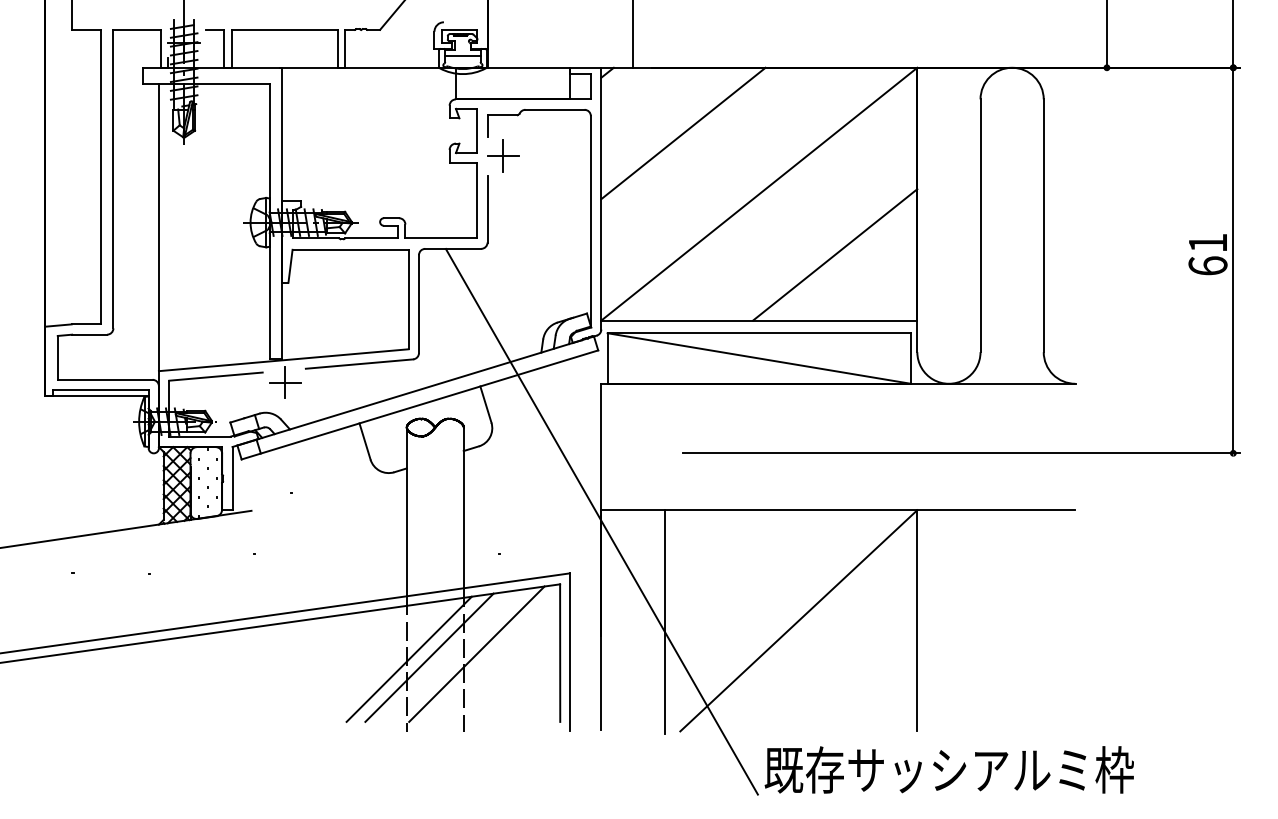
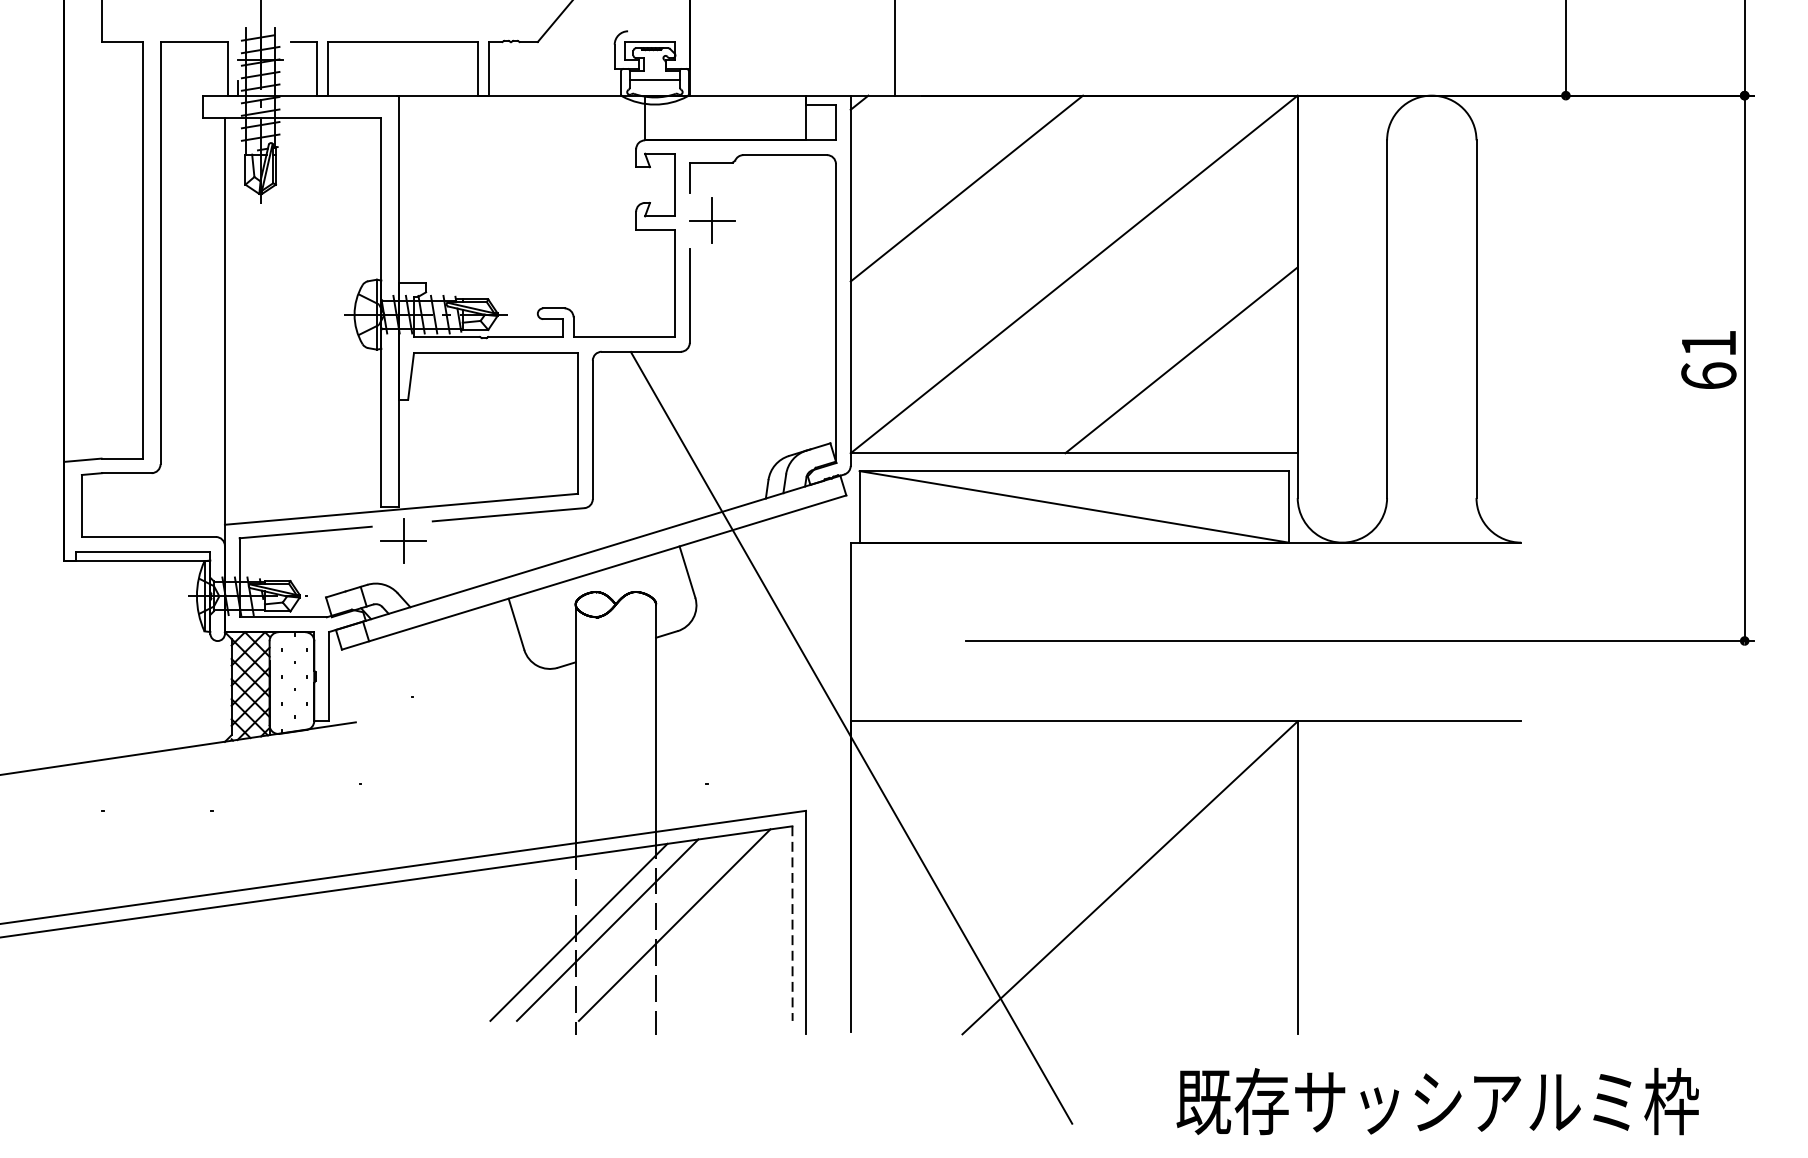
line: (664, 622) -> (940, 880), removed
line: (560, 653) -> (792, 924), solid -> dashed
text: (948, 769) -> (1436, 1100), moved

